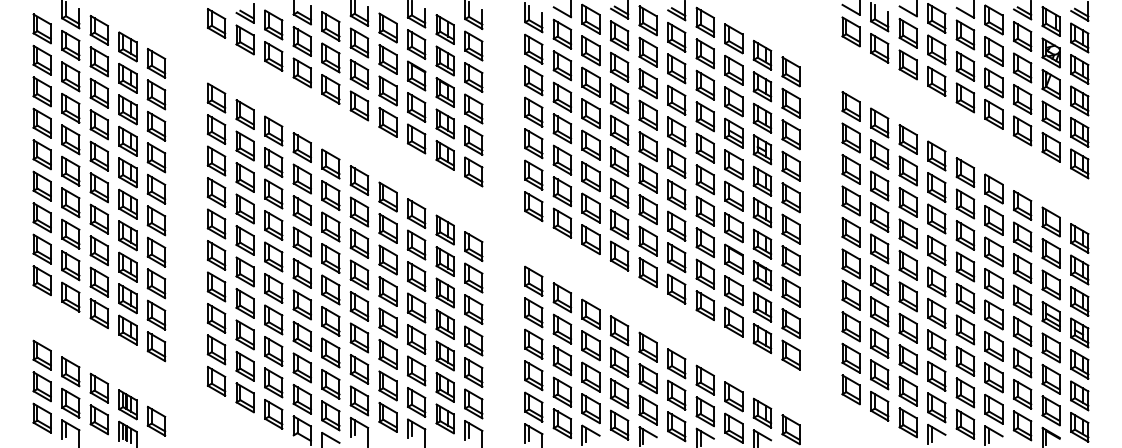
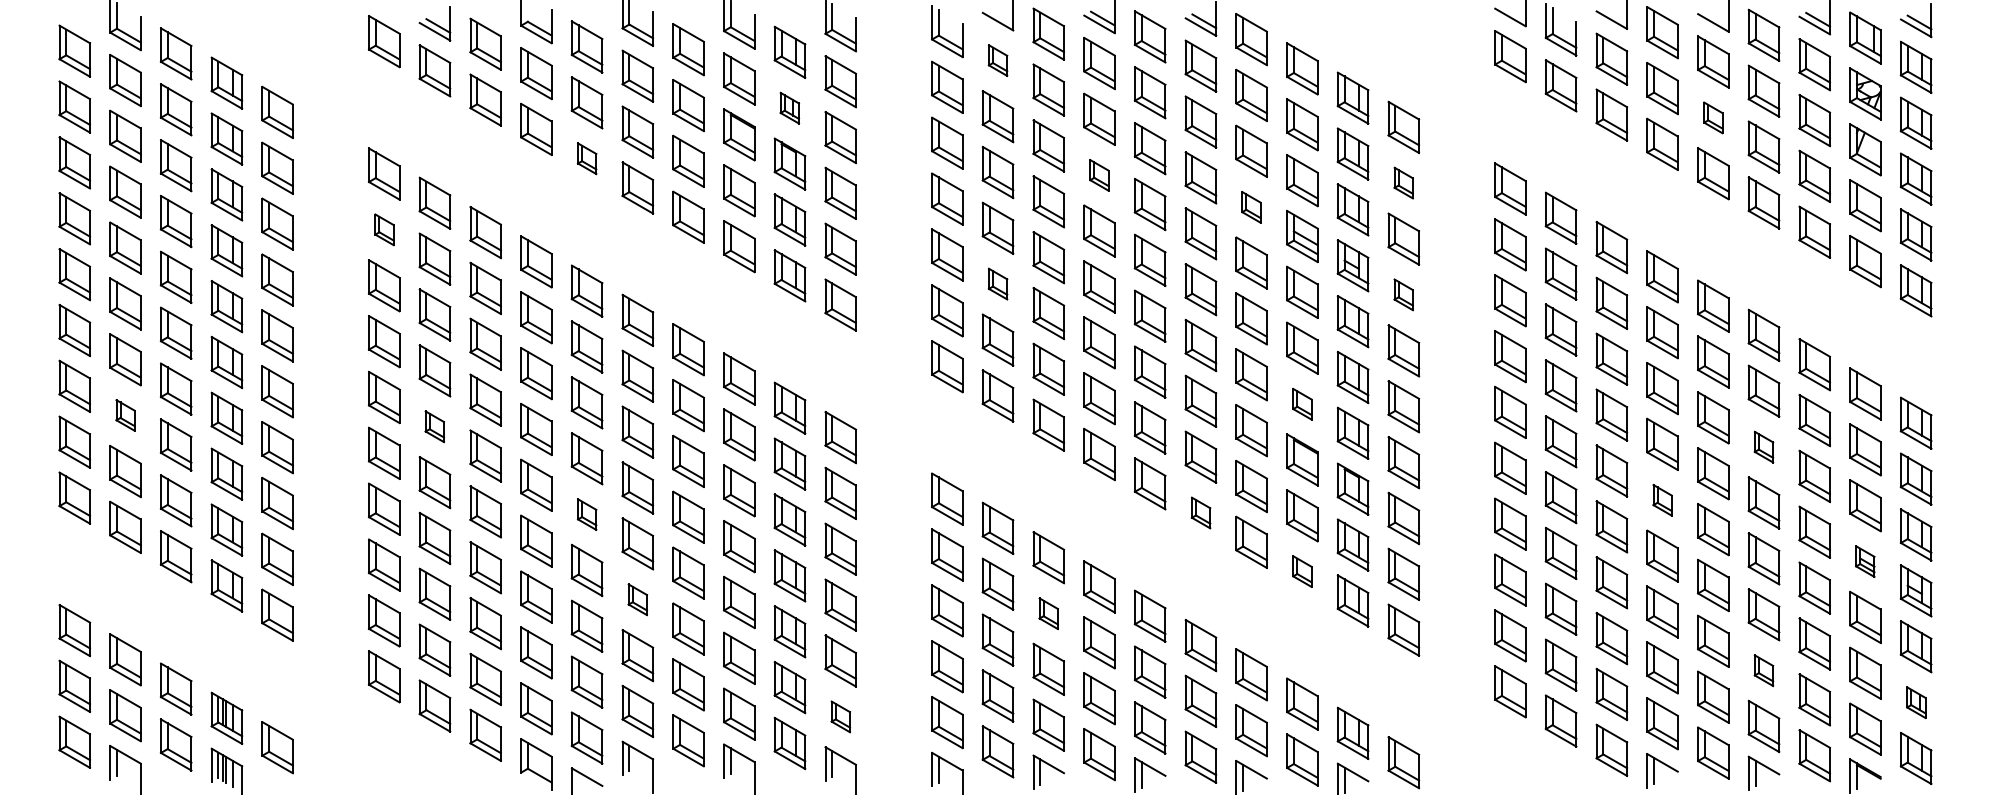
part: (562, 33) -> (998, 59), size x0.6
part: (444, 60) -> (788, 107), size x0.6
part: (965, 66) -> (1713, 117), size x0.6
part: (330, 89) -> (586, 158), size x0.6
part: (619, 98) -> (1099, 174), size x0.6
part: (790, 102) -> (1402, 181), size x0.6
part: (704, 116) -> (1250, 206), size x0.6
part: (216, 129) -> (384, 229), size x0.6
part: (562, 159) -> (998, 283), size x0.6
part: (790, 165) -> (1402, 293), size x0.6
part: (733, 227) -> (1301, 403), size x0.6
part: (70, 233) -> (124, 414), size x0.6
part: (244, 240) -> (433, 426), size x0.6
part: (993, 251) -> (1763, 446), size x0.6
part: (936, 281) -> (1661, 499), size x0.6
part: (676, 288) -> (1200, 511), size x0.6
part: (330, 289) -> (586, 513), size x0.6
part: (1050, 316) -> (1864, 561), size x0.6
part: (733, 321) -> (1301, 570), size x0.6
part: (359, 337) -> (637, 598), size x0.6
part: (590, 345) -> (1047, 613), size x0.6
part: (993, 377) -> (1763, 669), size x0.6
part: (1079, 395) -> (1915, 701), size x0.6
part: (473, 403) -> (840, 716), size x0.6

